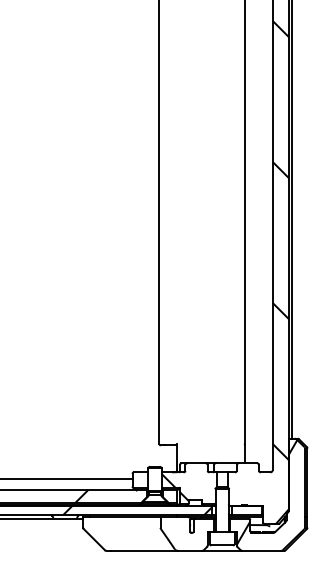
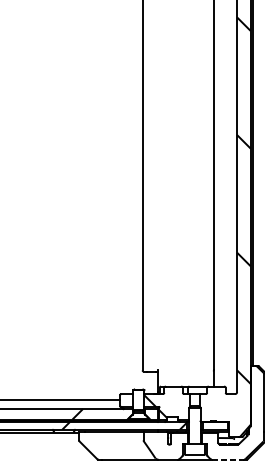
hatch: (266, 492) -> (231, 410), removed
line: (262, 550) -> (228, 459), solid -> dashed

